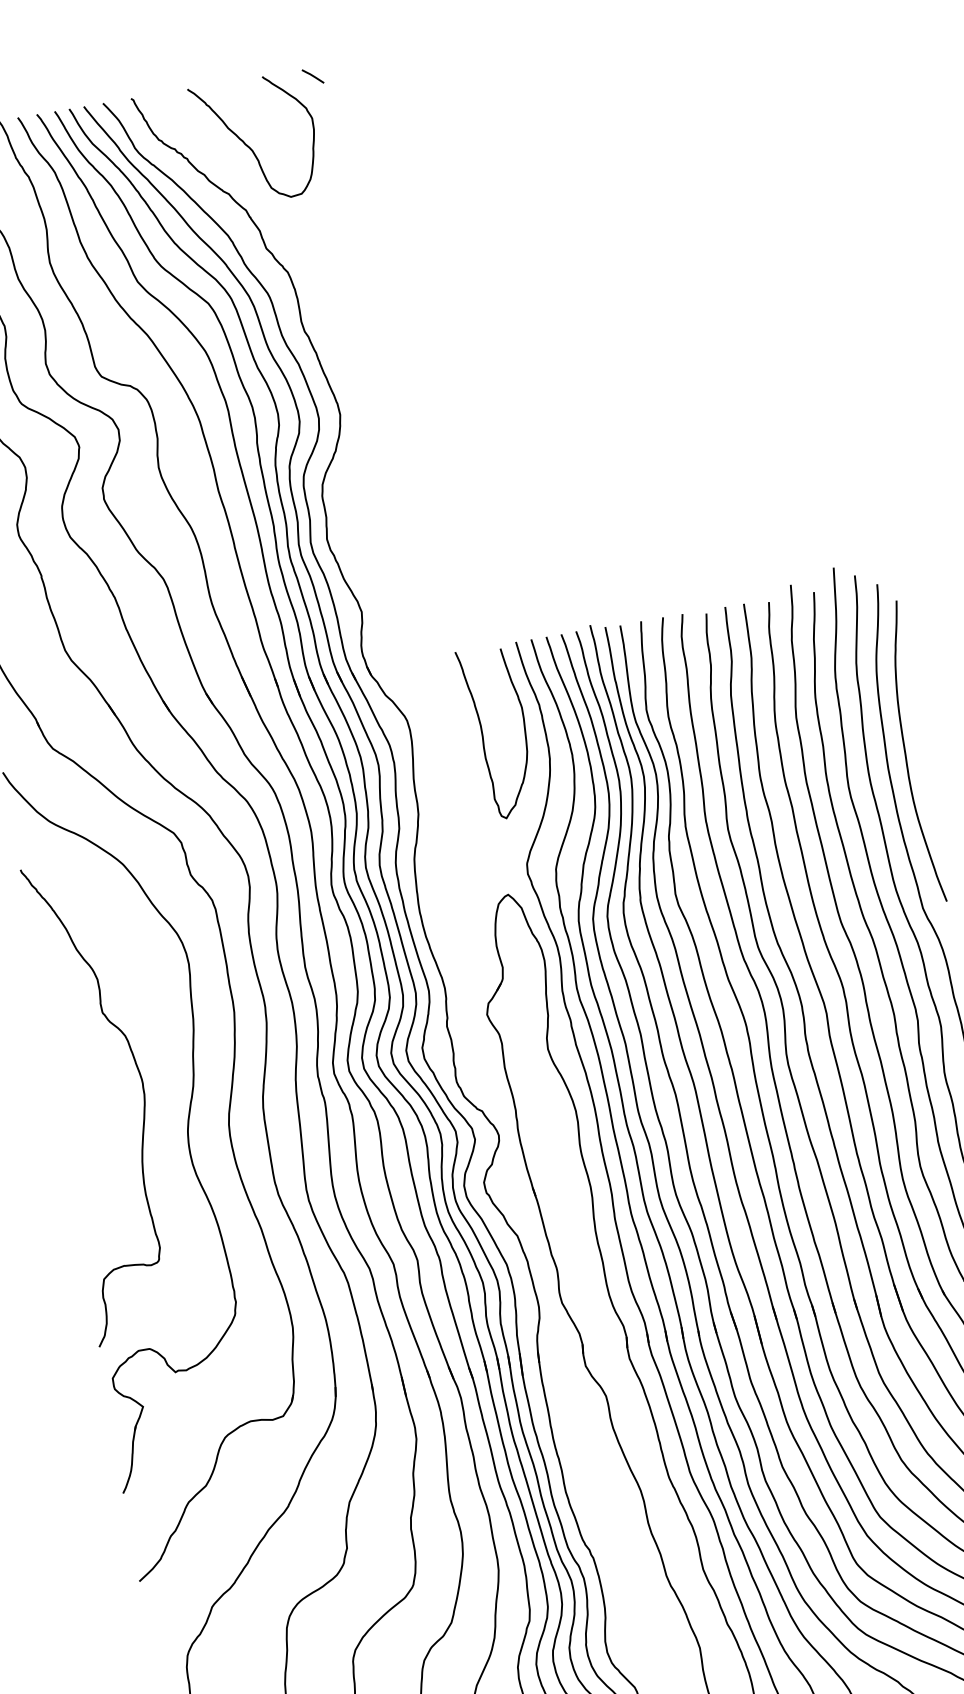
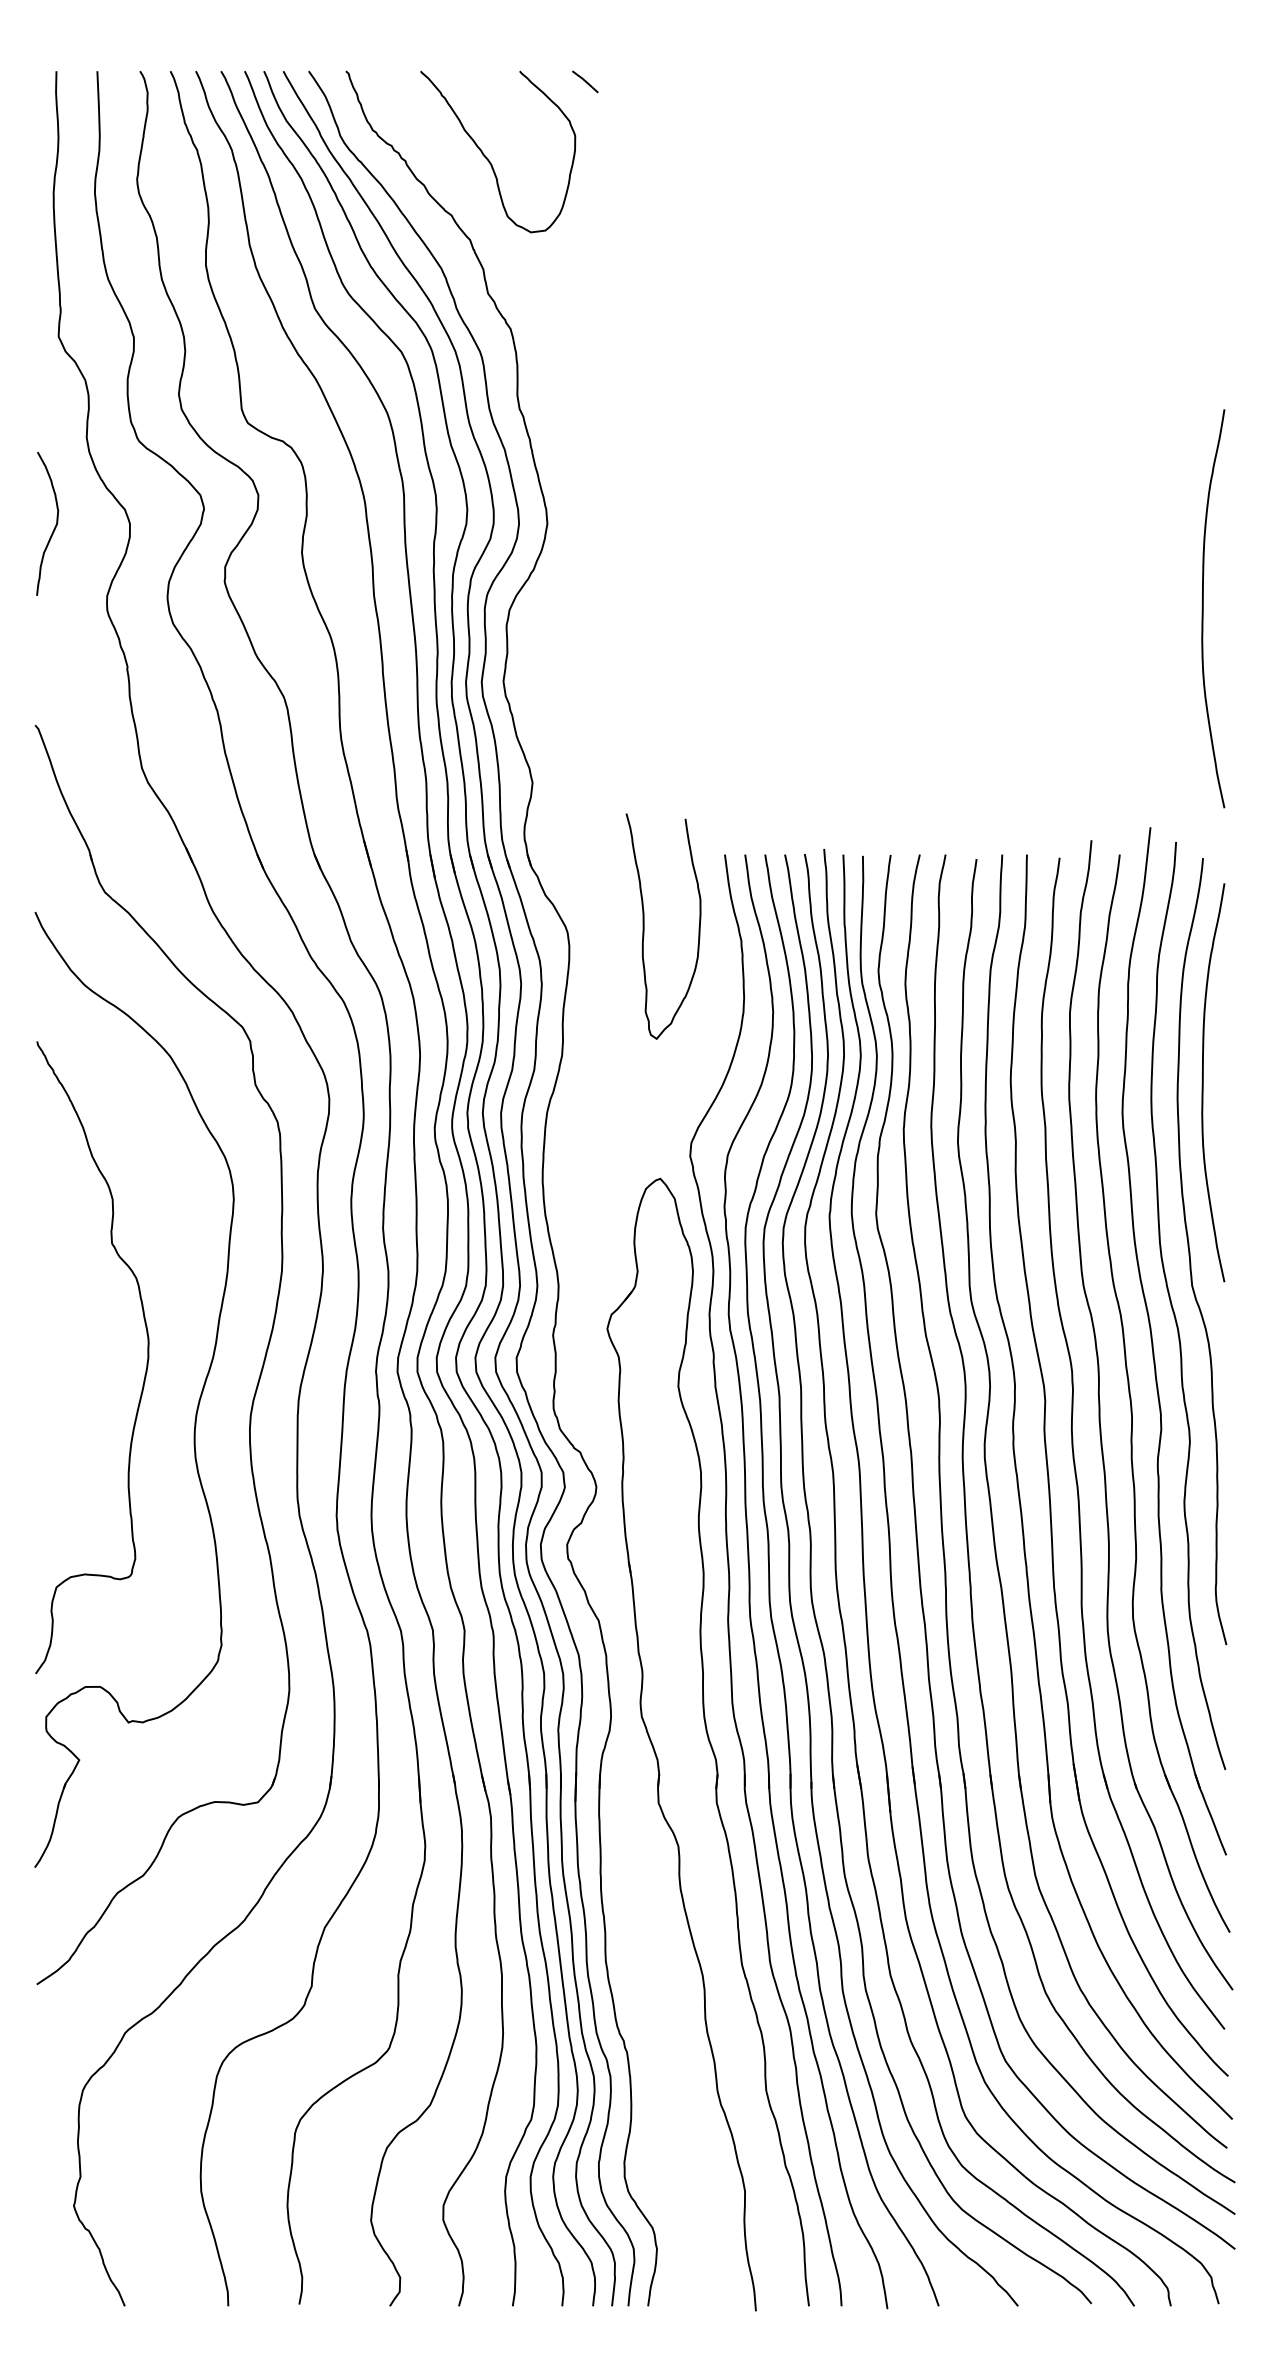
curve: (846, 395) -> (1203, 608), added
curve: (483, 735) -> (644, 926), moved

